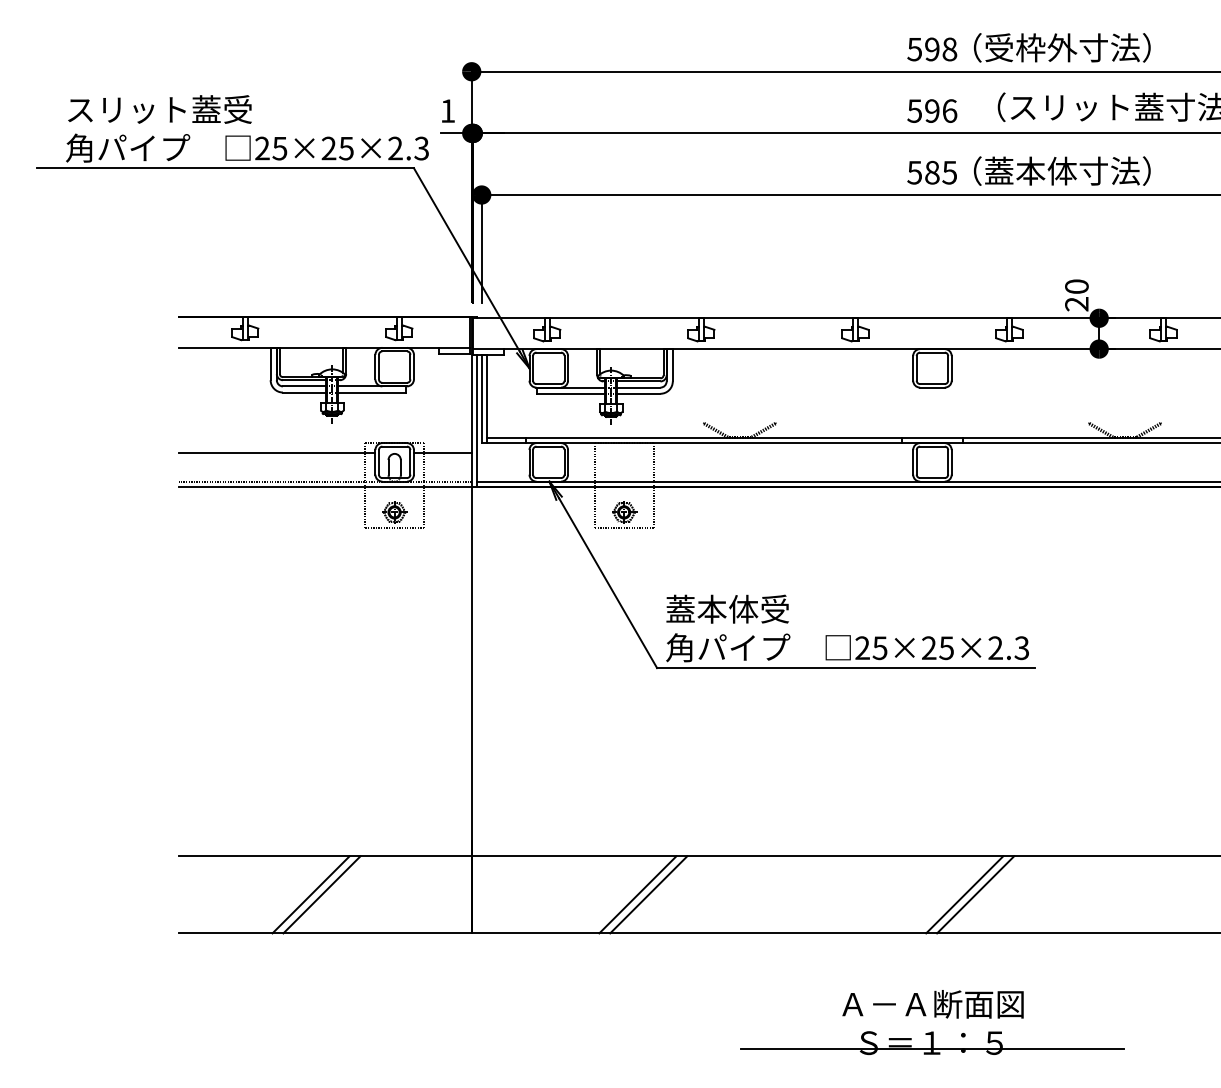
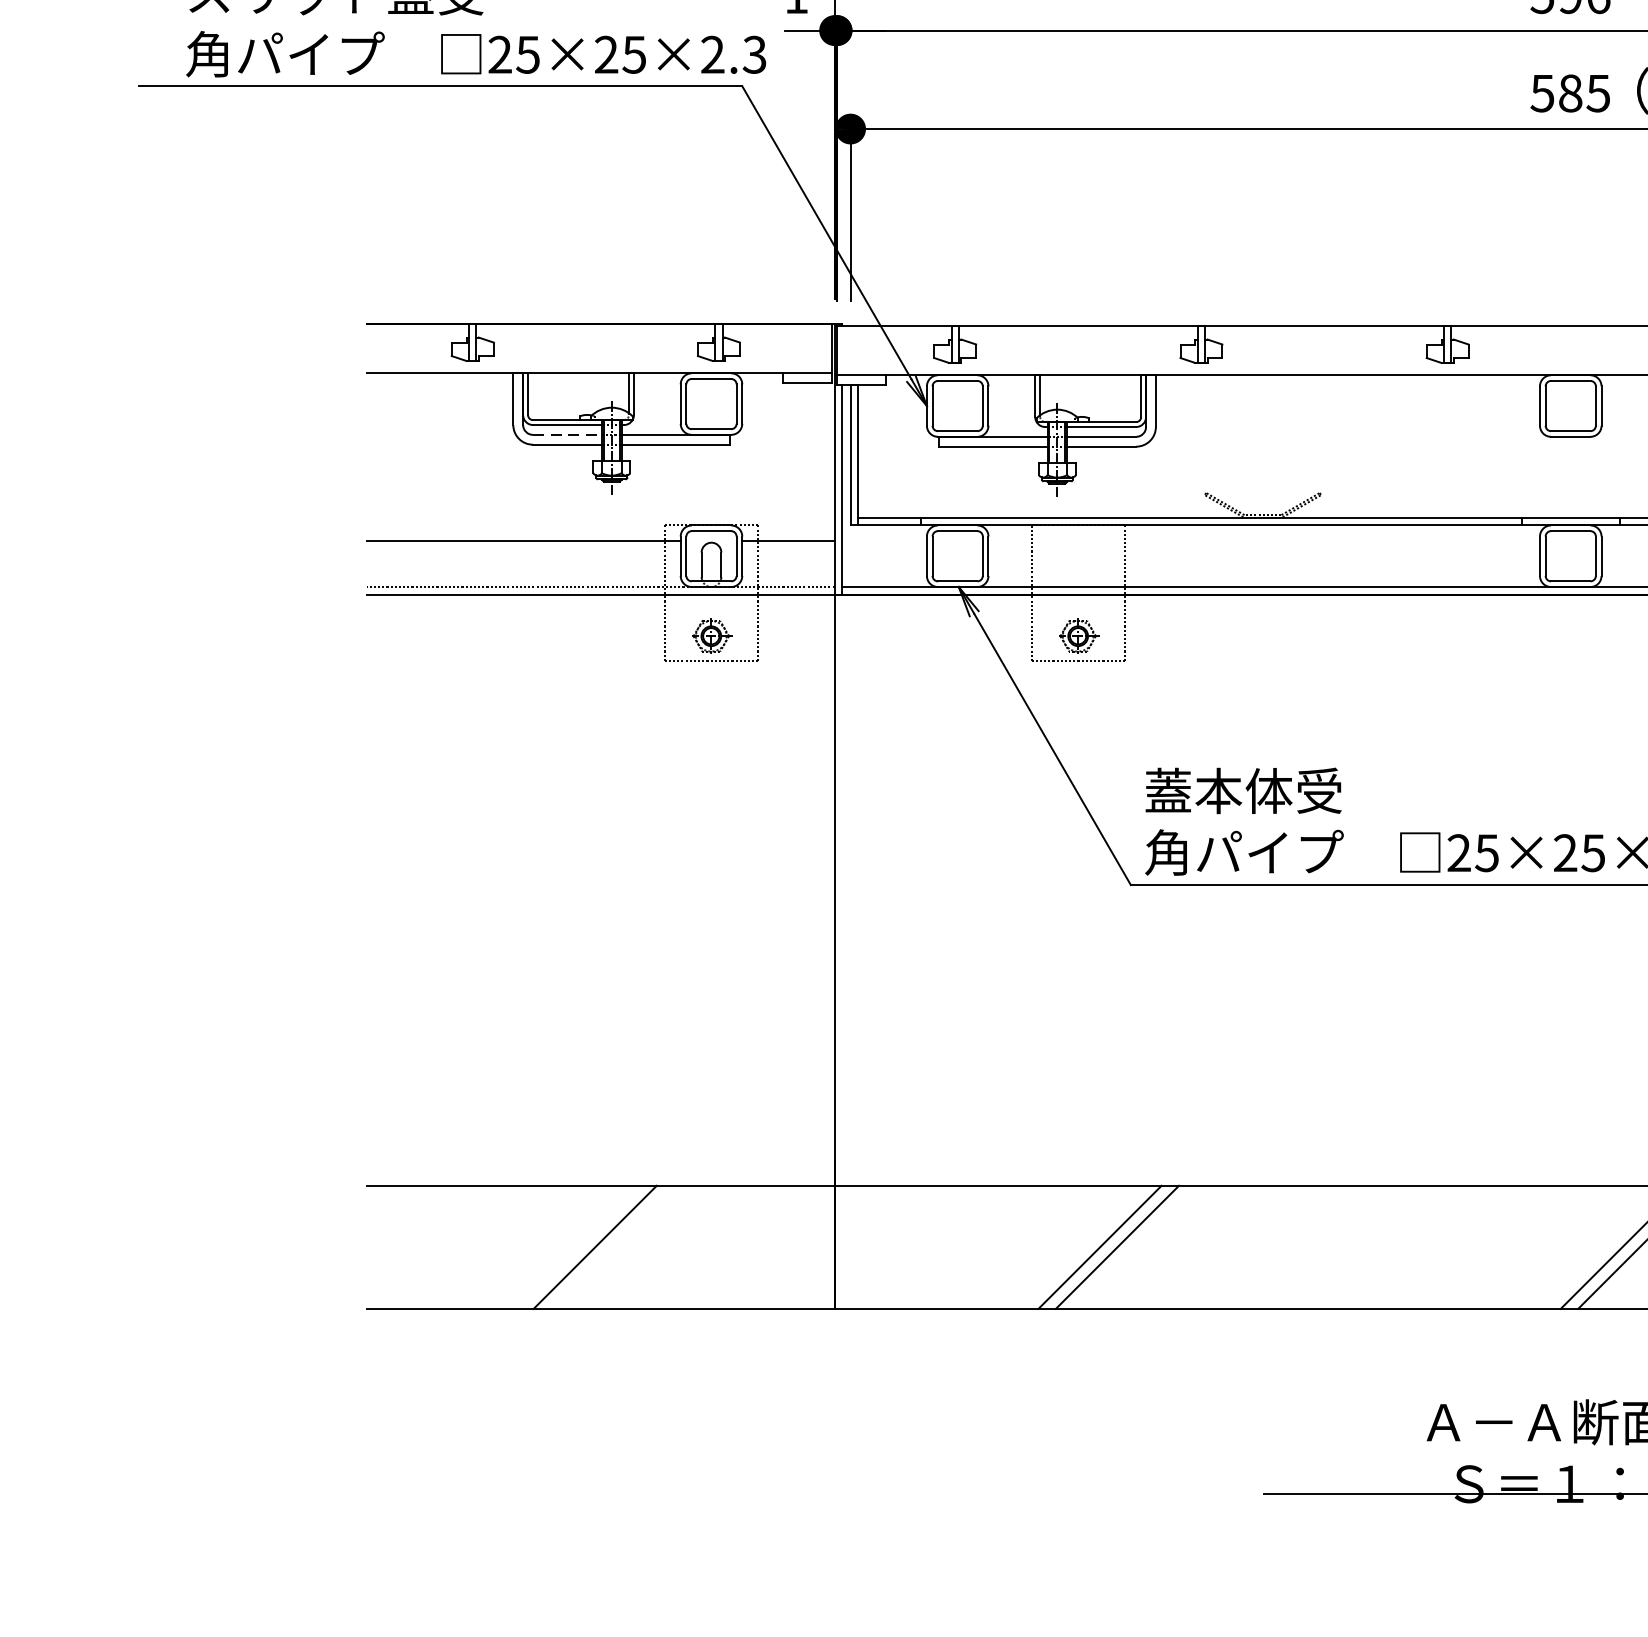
line: (304, 386) -> (567, 435), solid -> dashed
line: (310, 894) -> (576, 1246), removed

